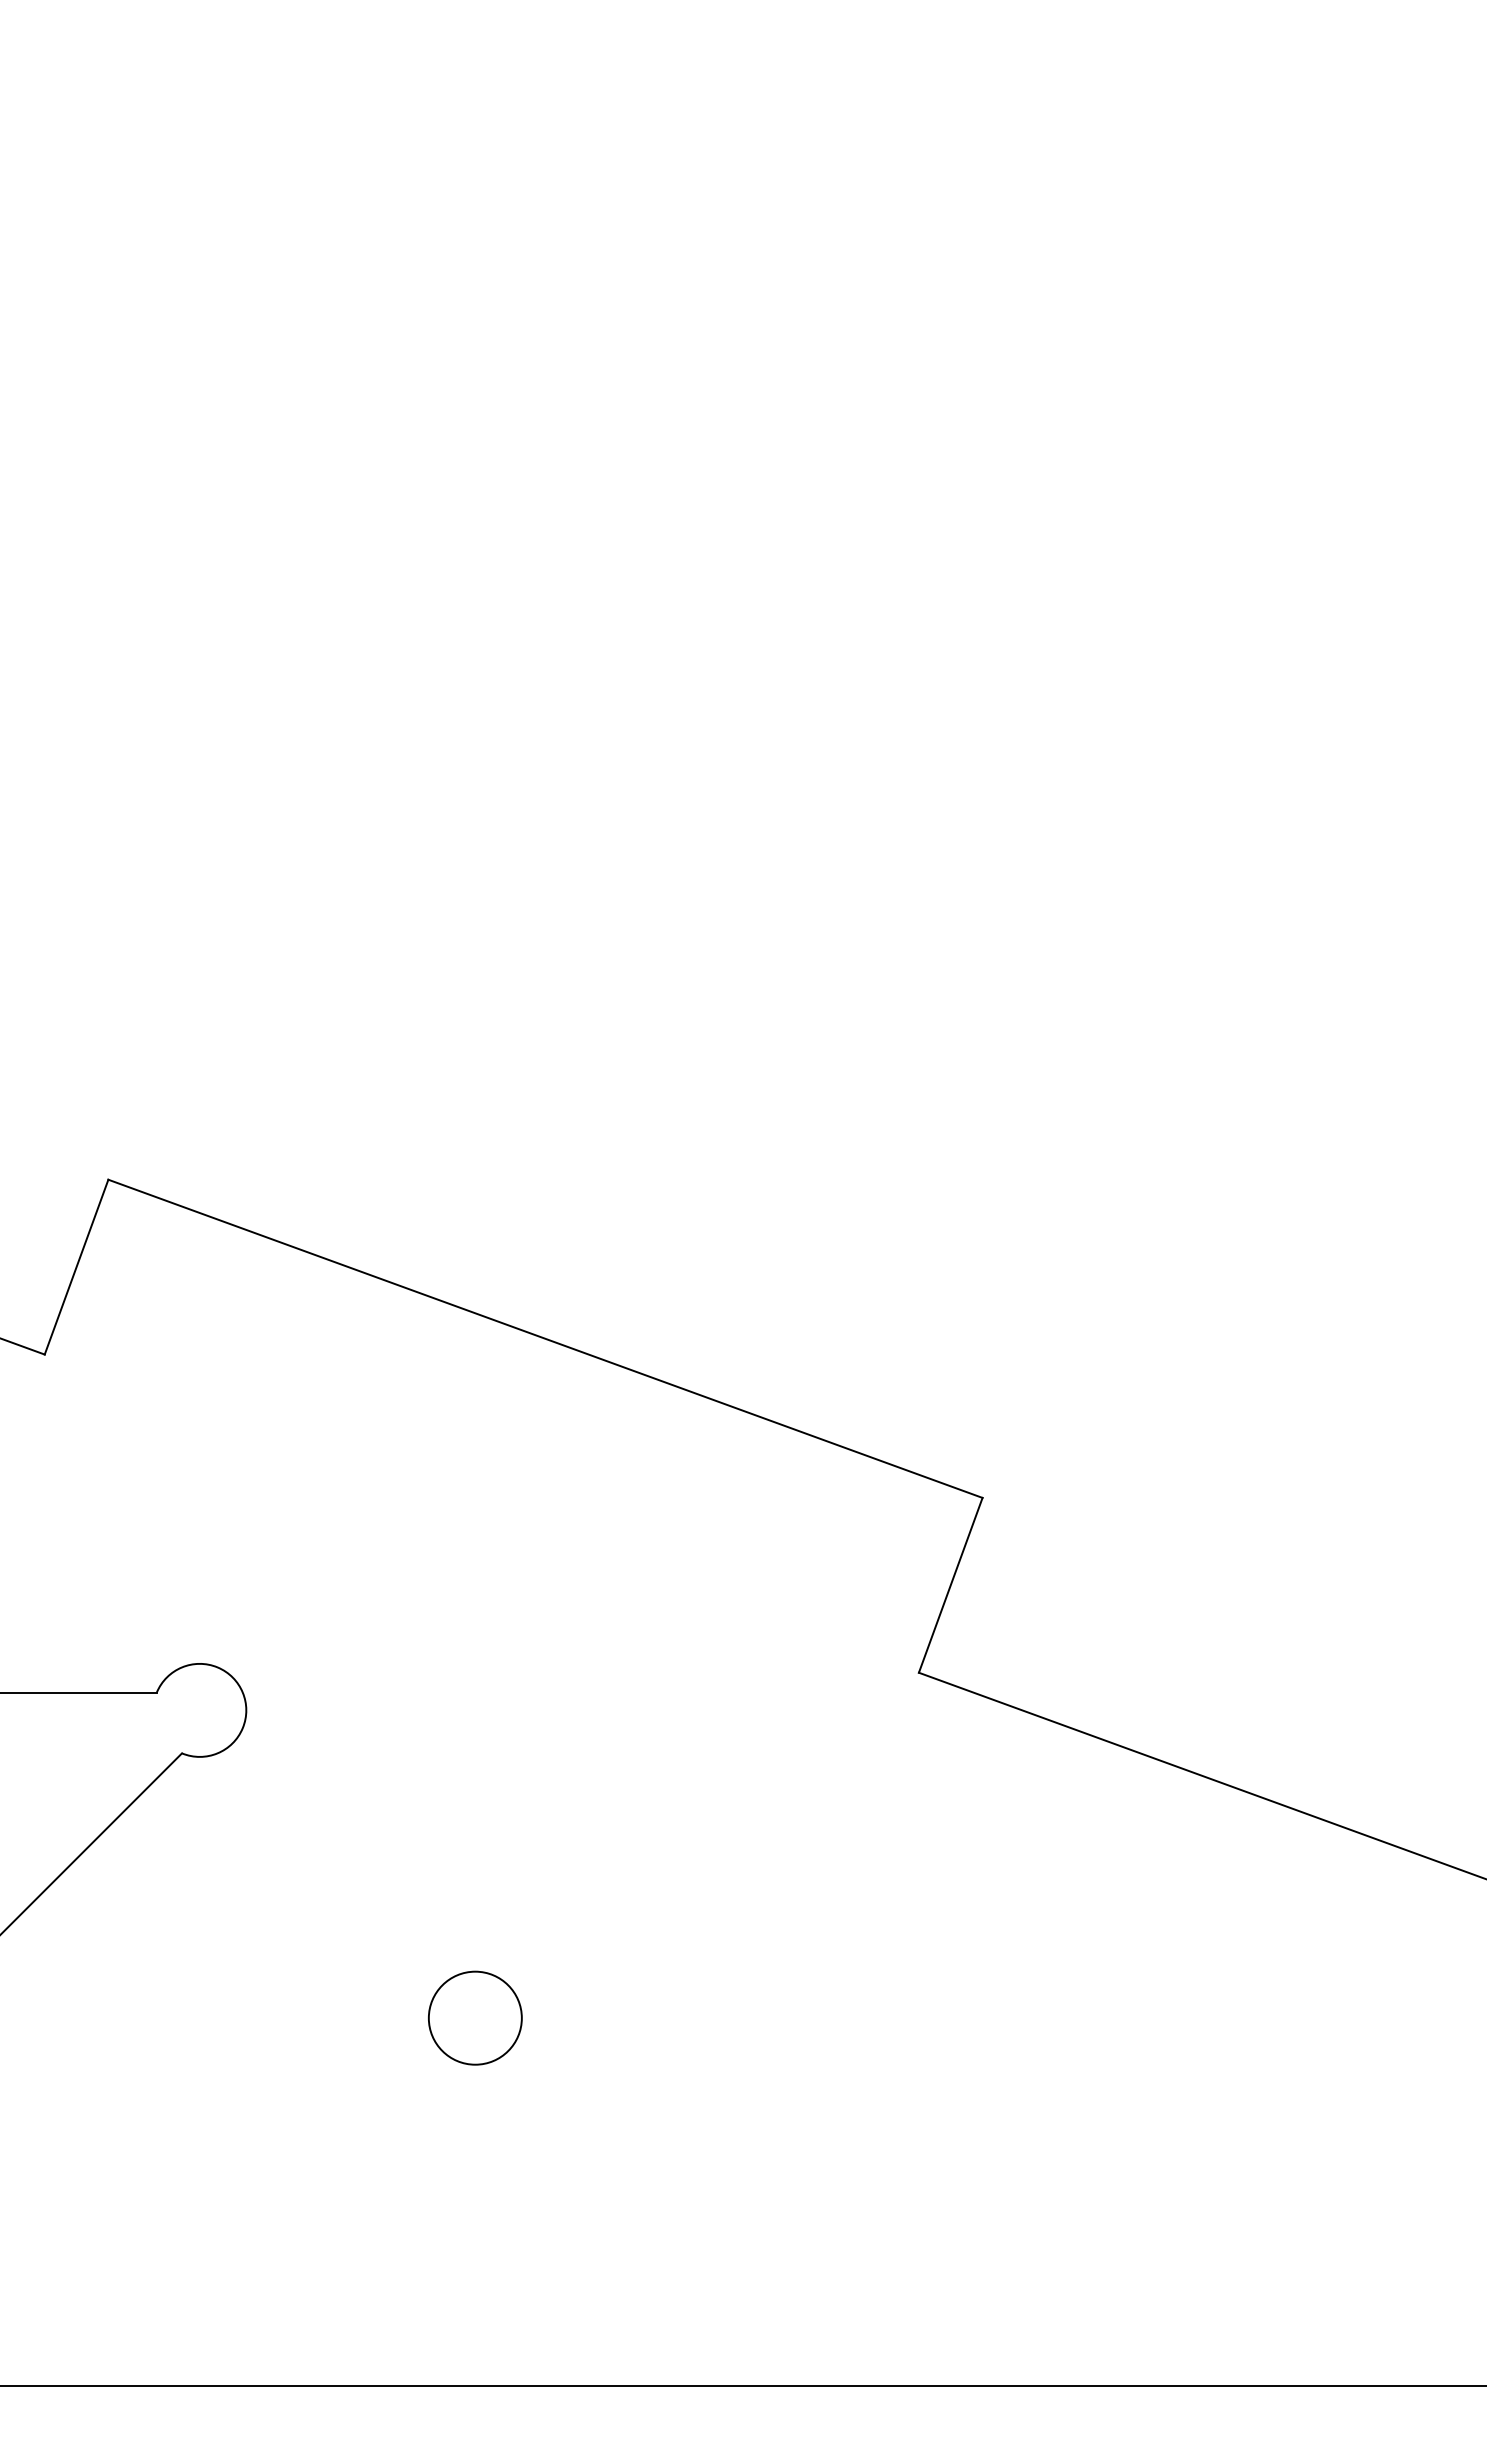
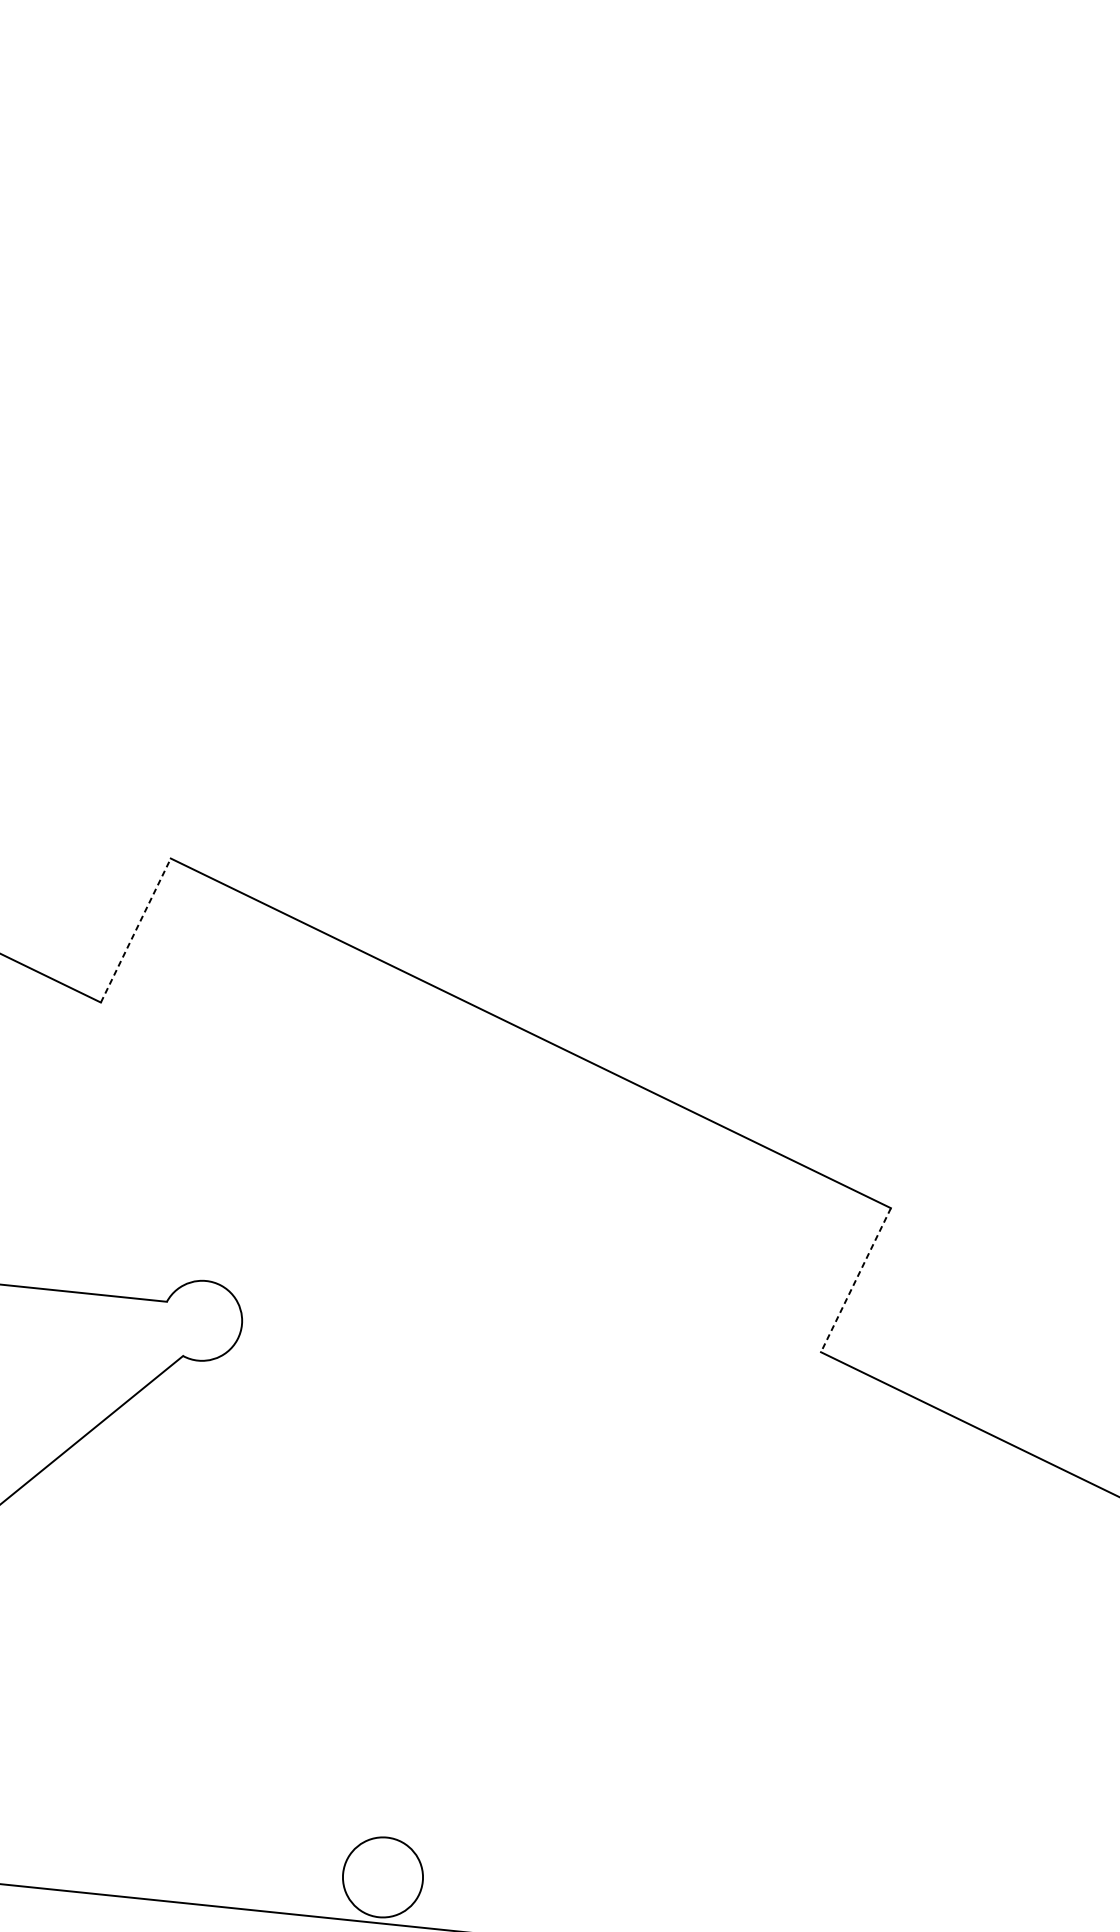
line: (76, 1266) -> (135, 929), solid -> dashed
line: (950, 1585) -> (855, 1280), solid -> dashed
circle: (475, 2017) -> (383, 1876), moved

